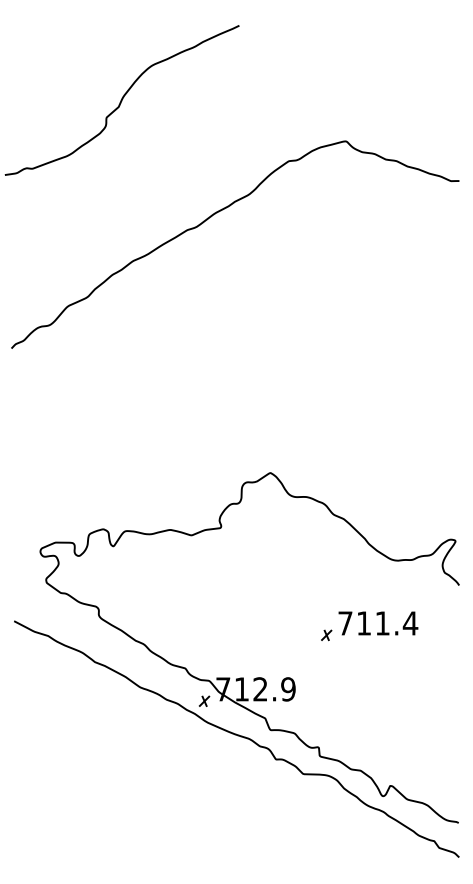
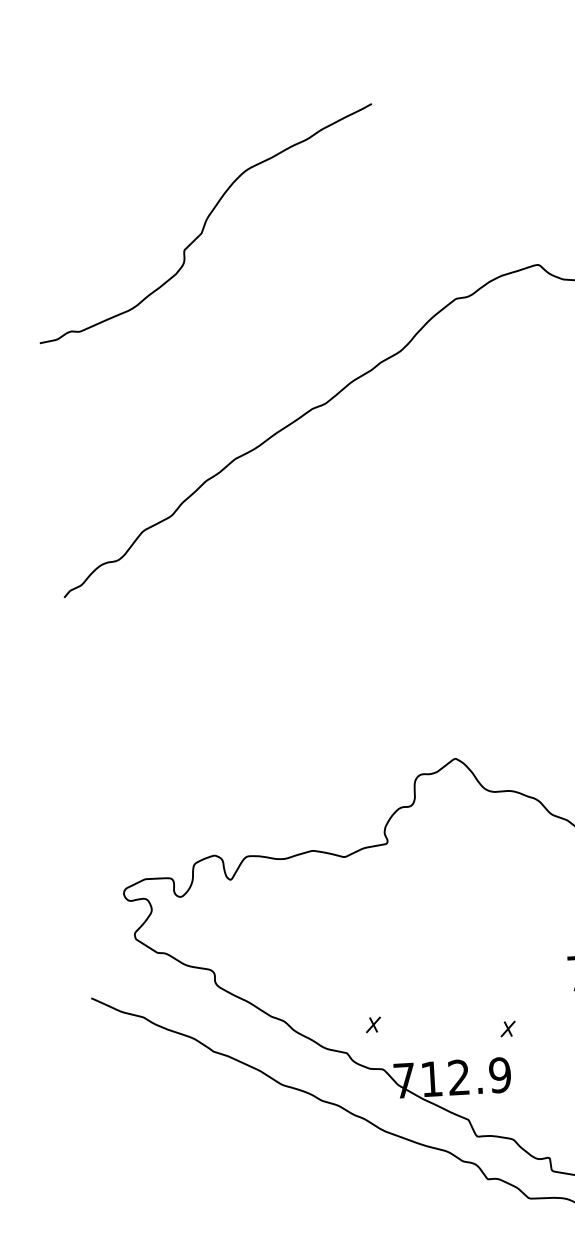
part: (326, 635) -> (507, 1029), moved
part: (204, 700) -> (373, 1023), moved

